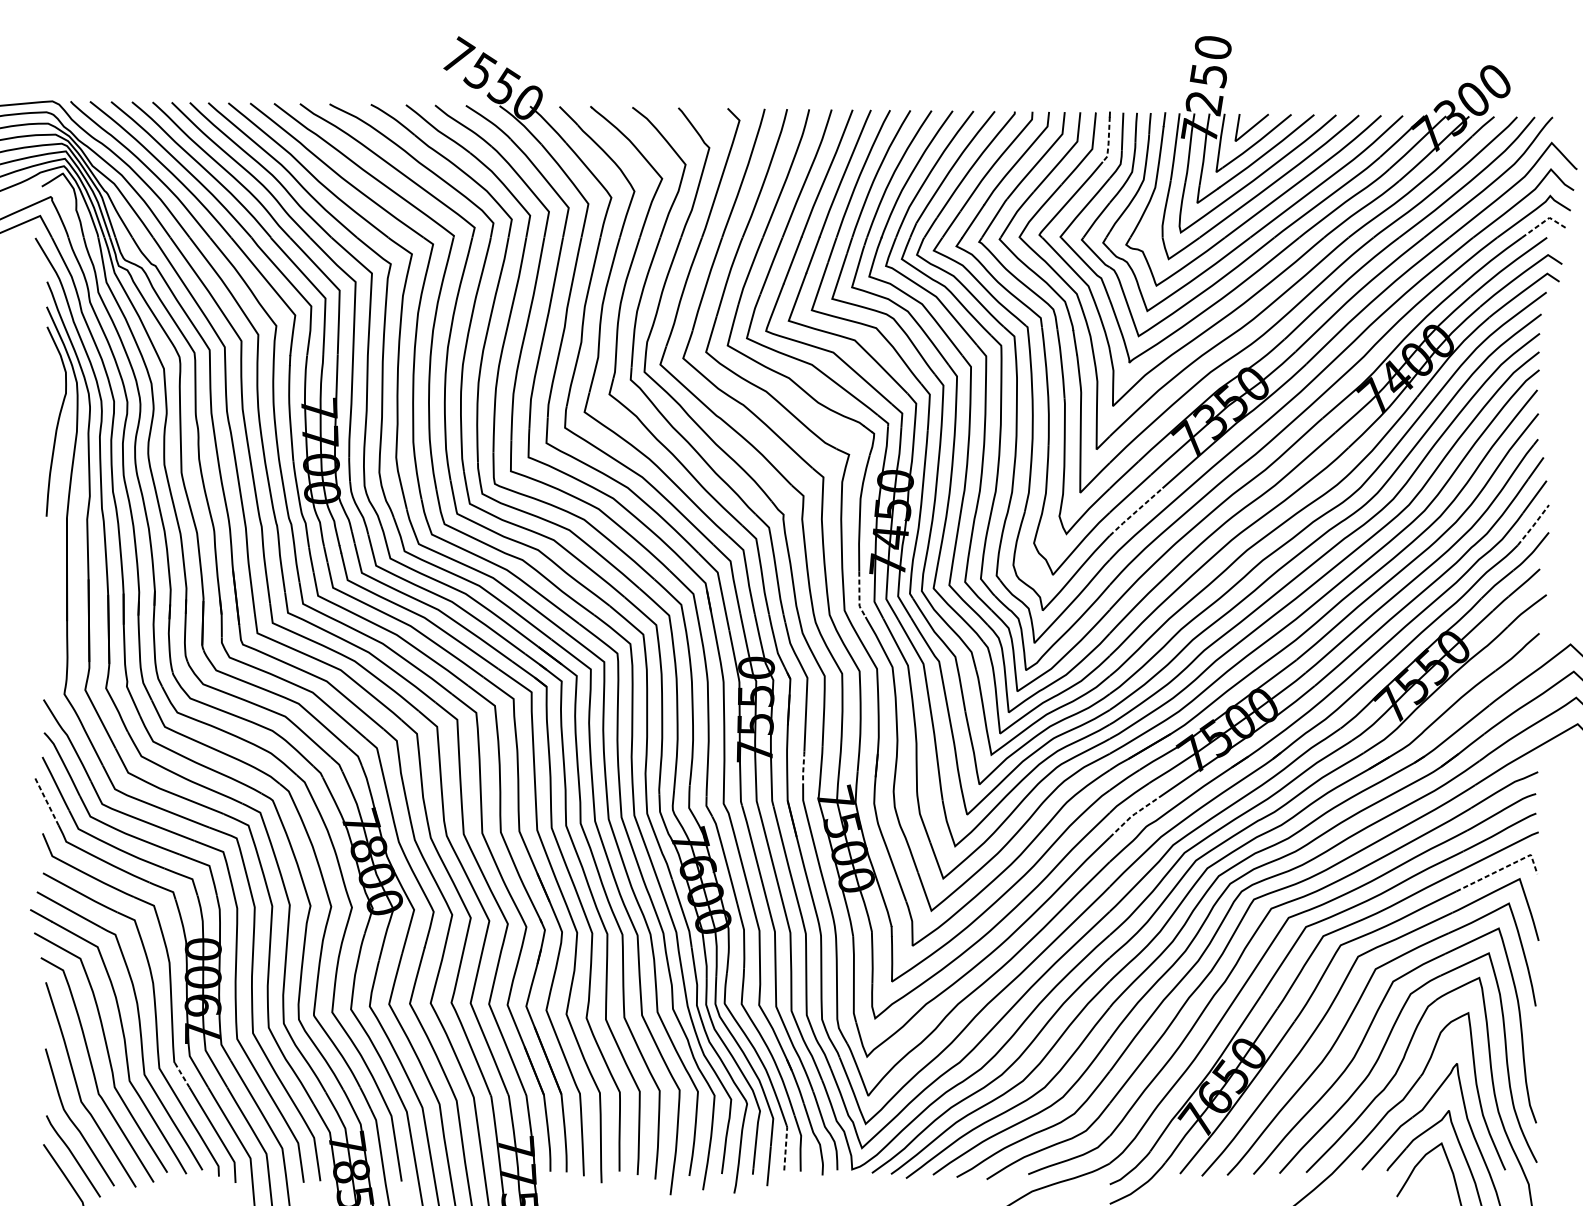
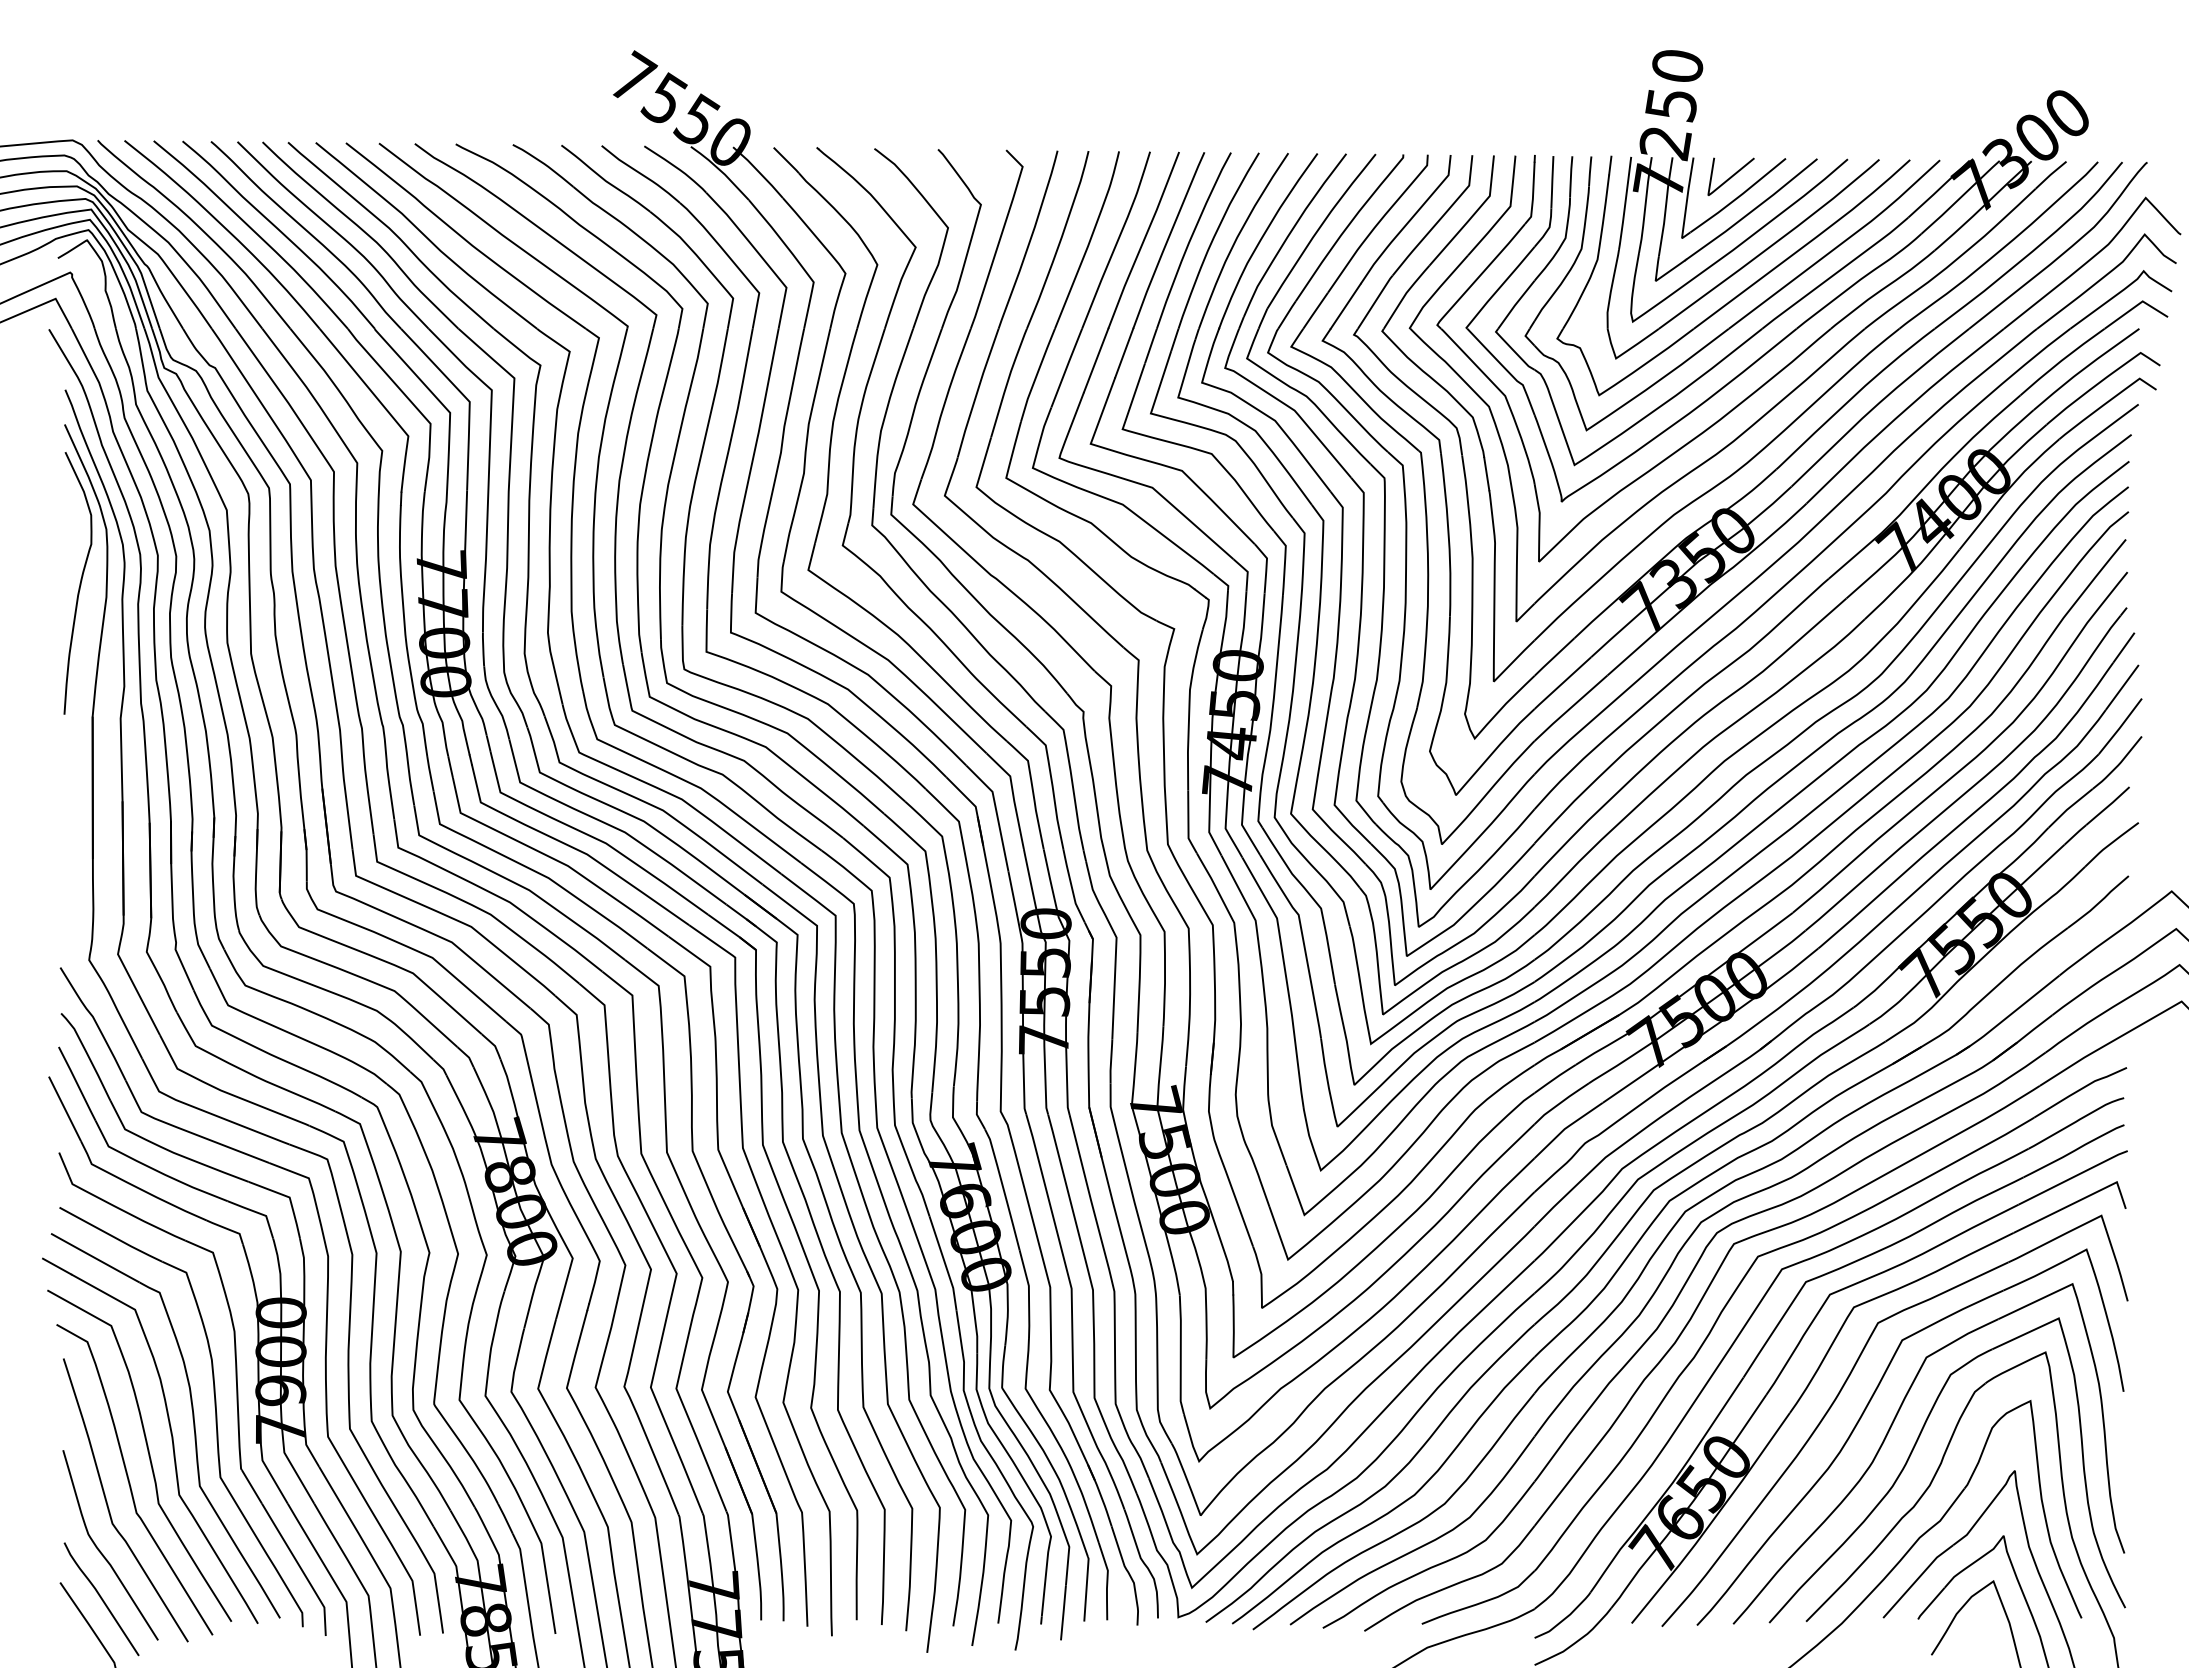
line: (1108, 141) -> (1533, 195), dashed -> solid
line: (1545, 221) -> (2136, 306), dashed -> solid
line: (1135, 512) -> (1570, 708), dashed -> solid
line: (1533, 525) -> (2120, 727), dashed -> solid
line: (859, 596) -> (1188, 824), dashed -> solid
line: (803, 767) -> (1111, 1061), dashed -> solid
line: (47, 802) -> (65, 1109), dashed -> solid
line: (1132, 815) -> (1566, 1127), dashed -> solid
line: (1503, 868) -> (2079, 1200), dashed -> solid
line: (181, 1074) -> (251, 1486), dashed -> solid
line: (785, 1148) -> (1086, 1588), dashed -> solid

